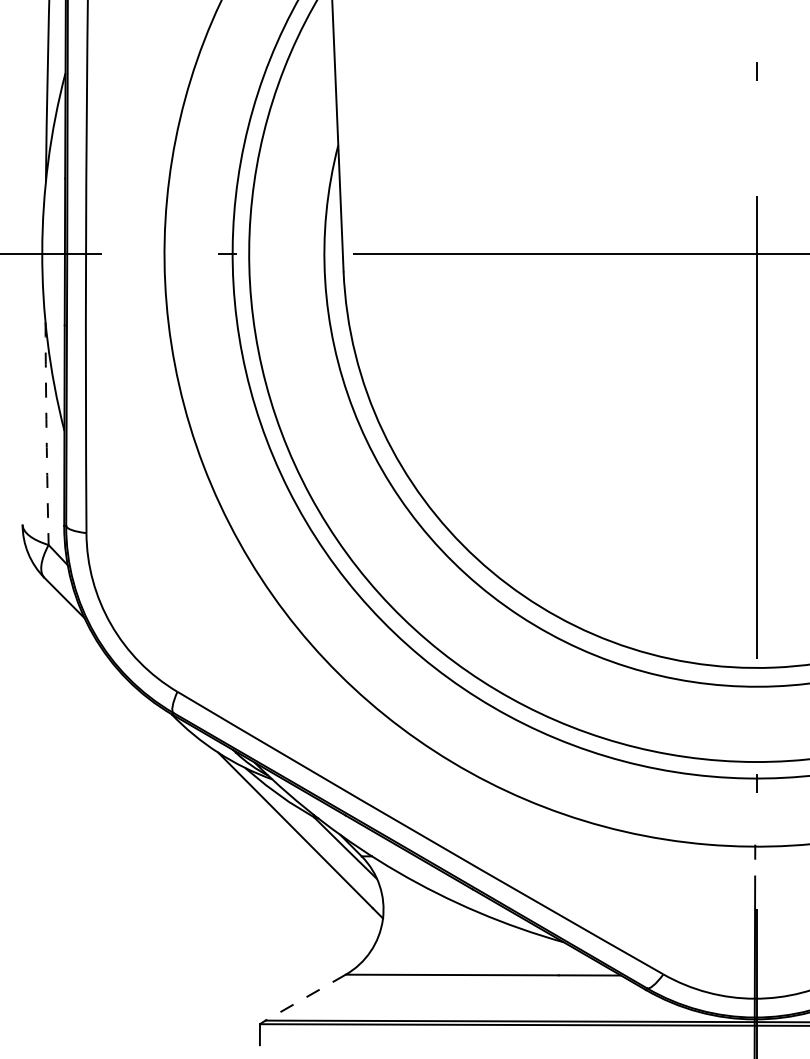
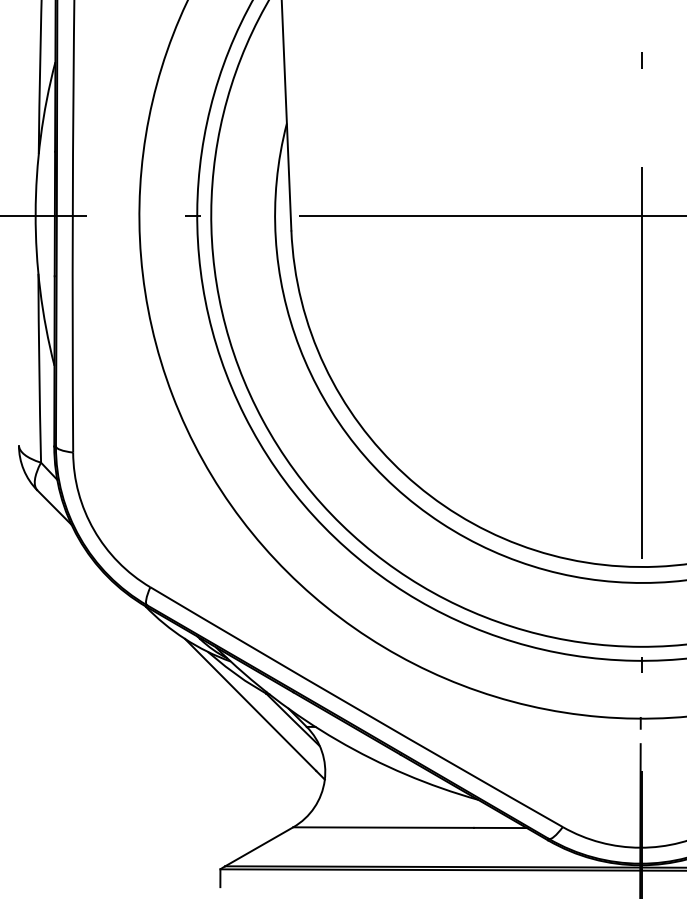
arc: (46, 433) -> (39, 368), dashed -> solid
line: (305, 997) -> (259, 846), dashed -> solid

